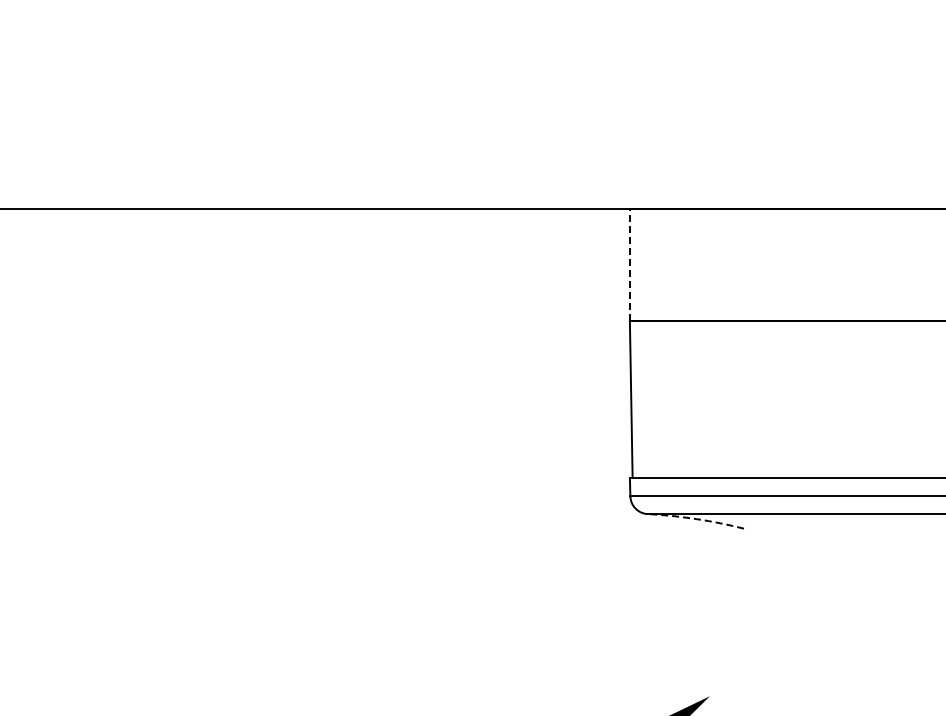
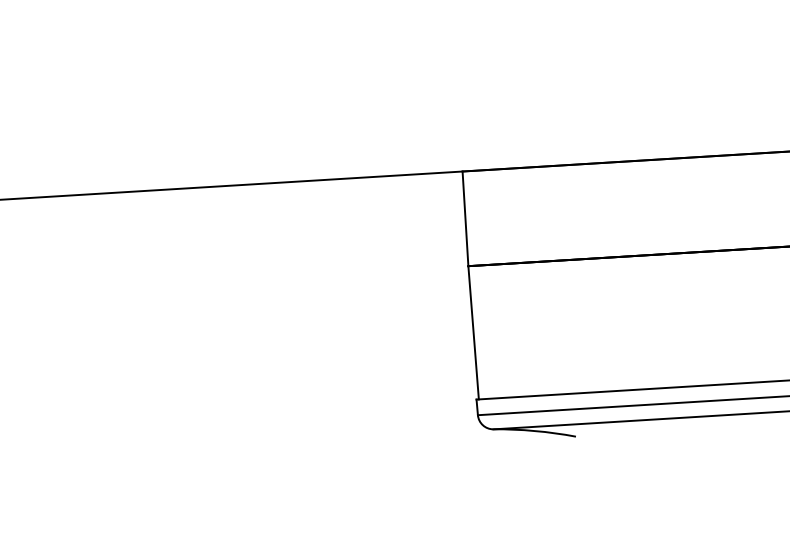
line: (629, 264) -> (465, 218), dashed -> solid
arc: (696, 519) -> (535, 431), dashed -> solid

